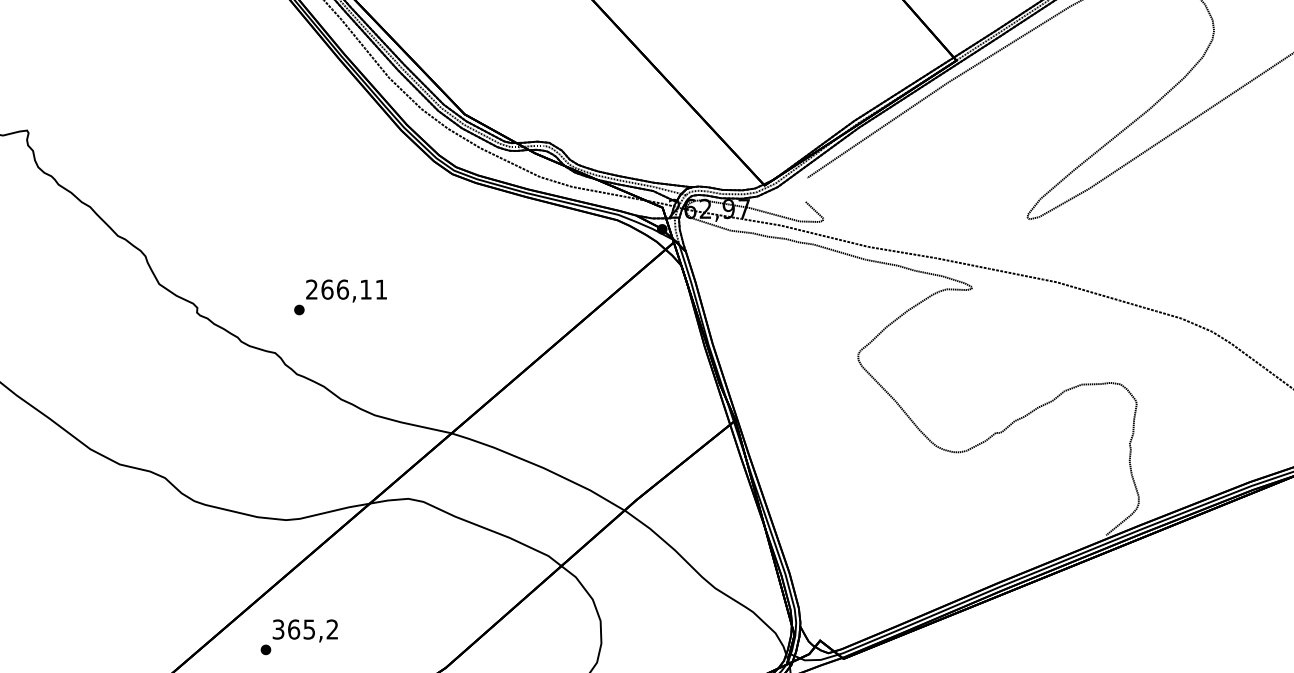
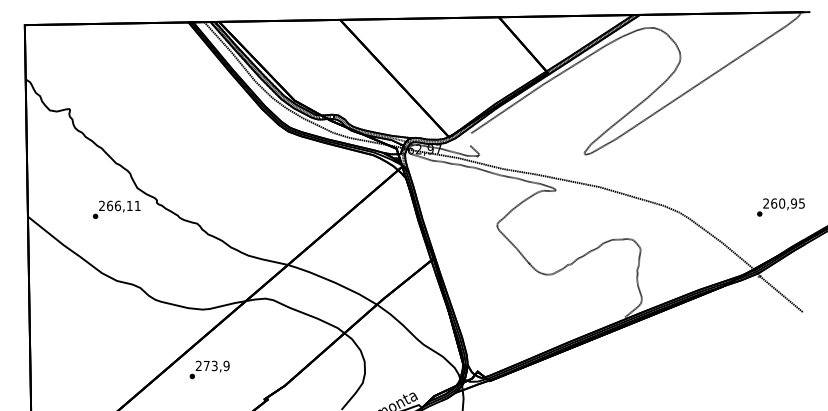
text: (340, 296) -> (116, 209), moved
text: (305, 628) -> (212, 365), 365,2 -> 273,9

